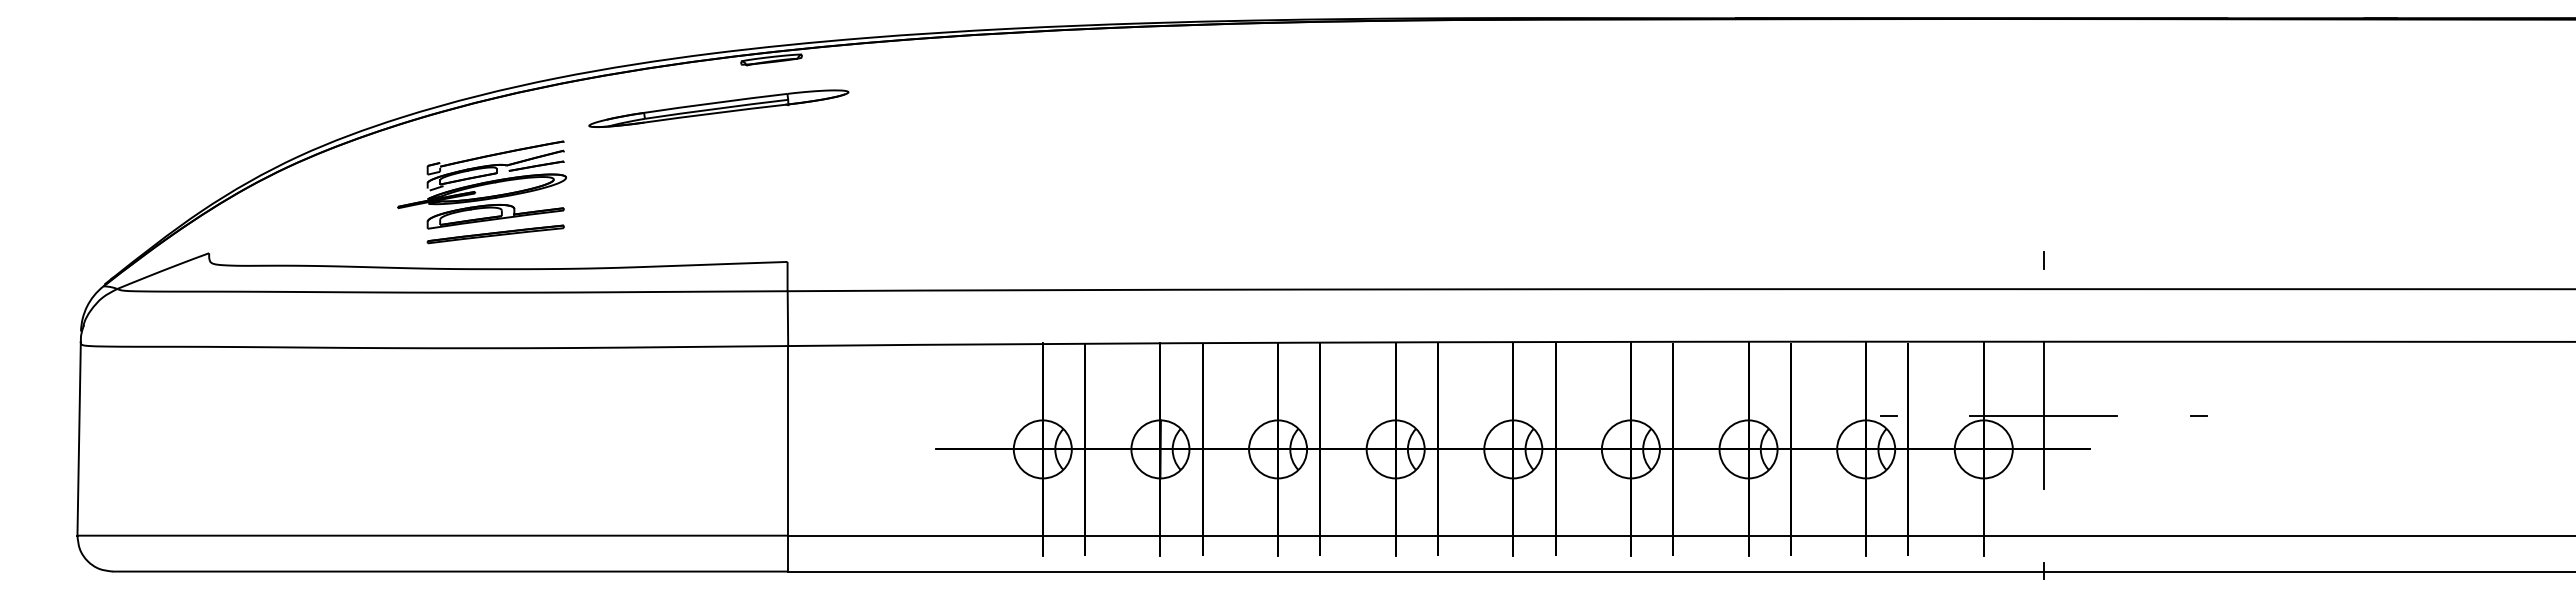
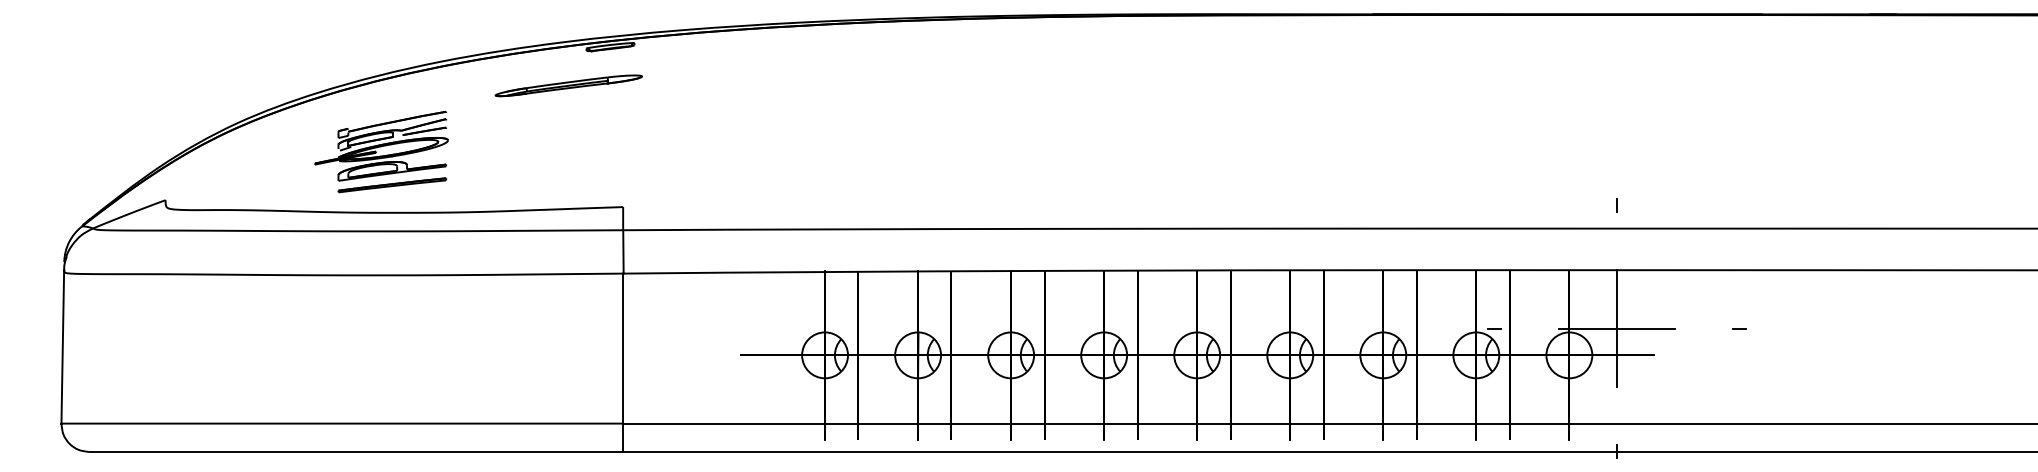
part: (718, 108) -> (568, 85), size x0.71

